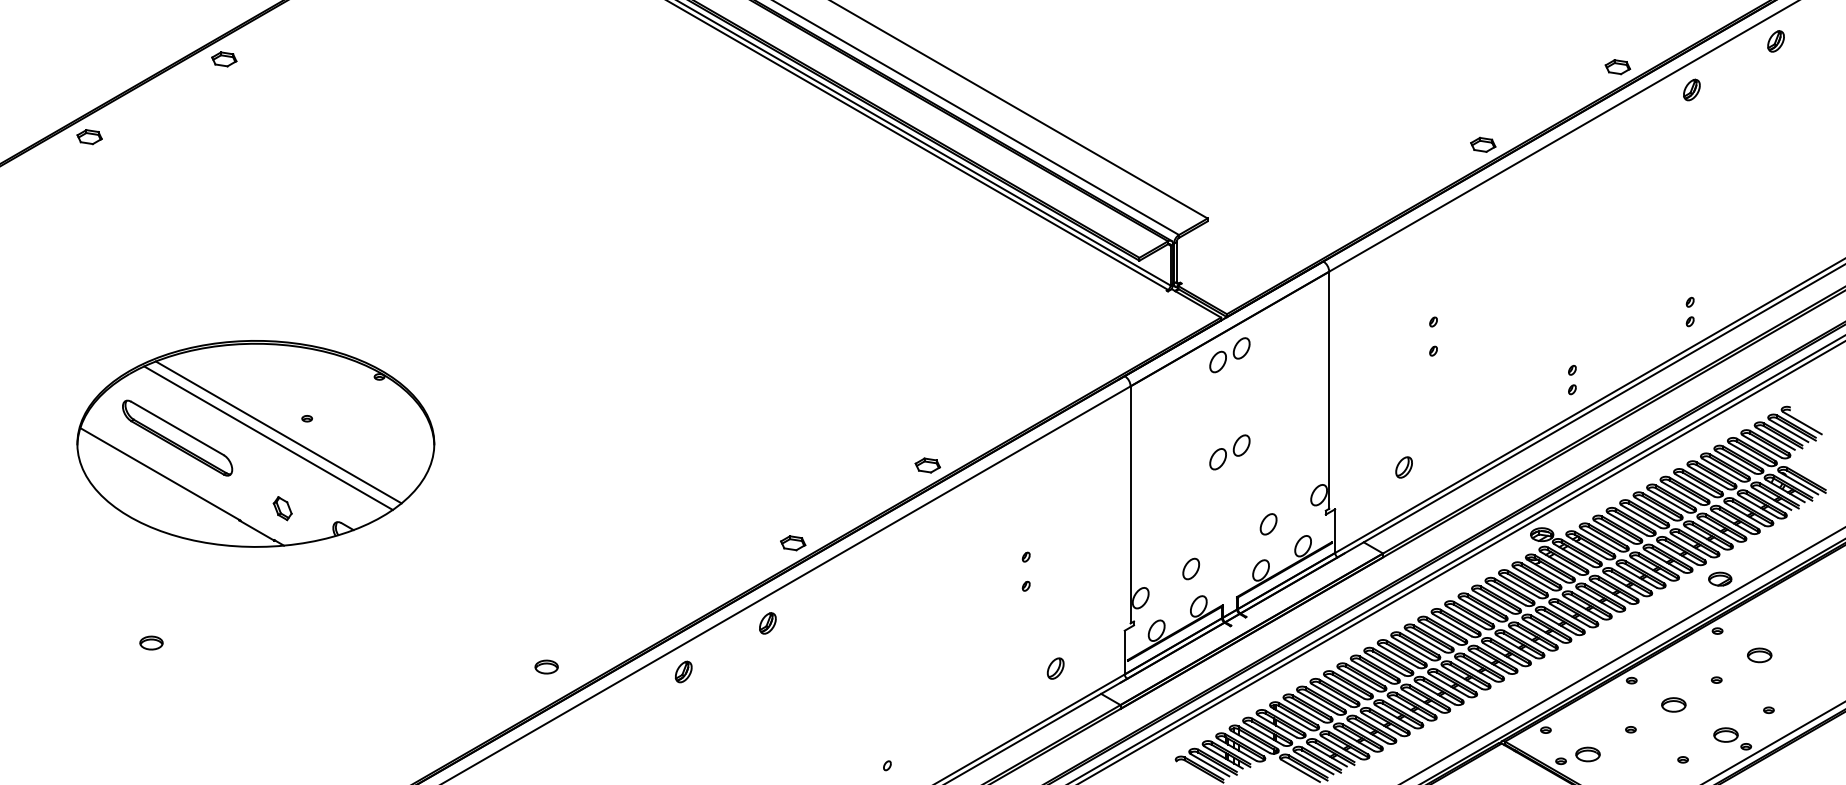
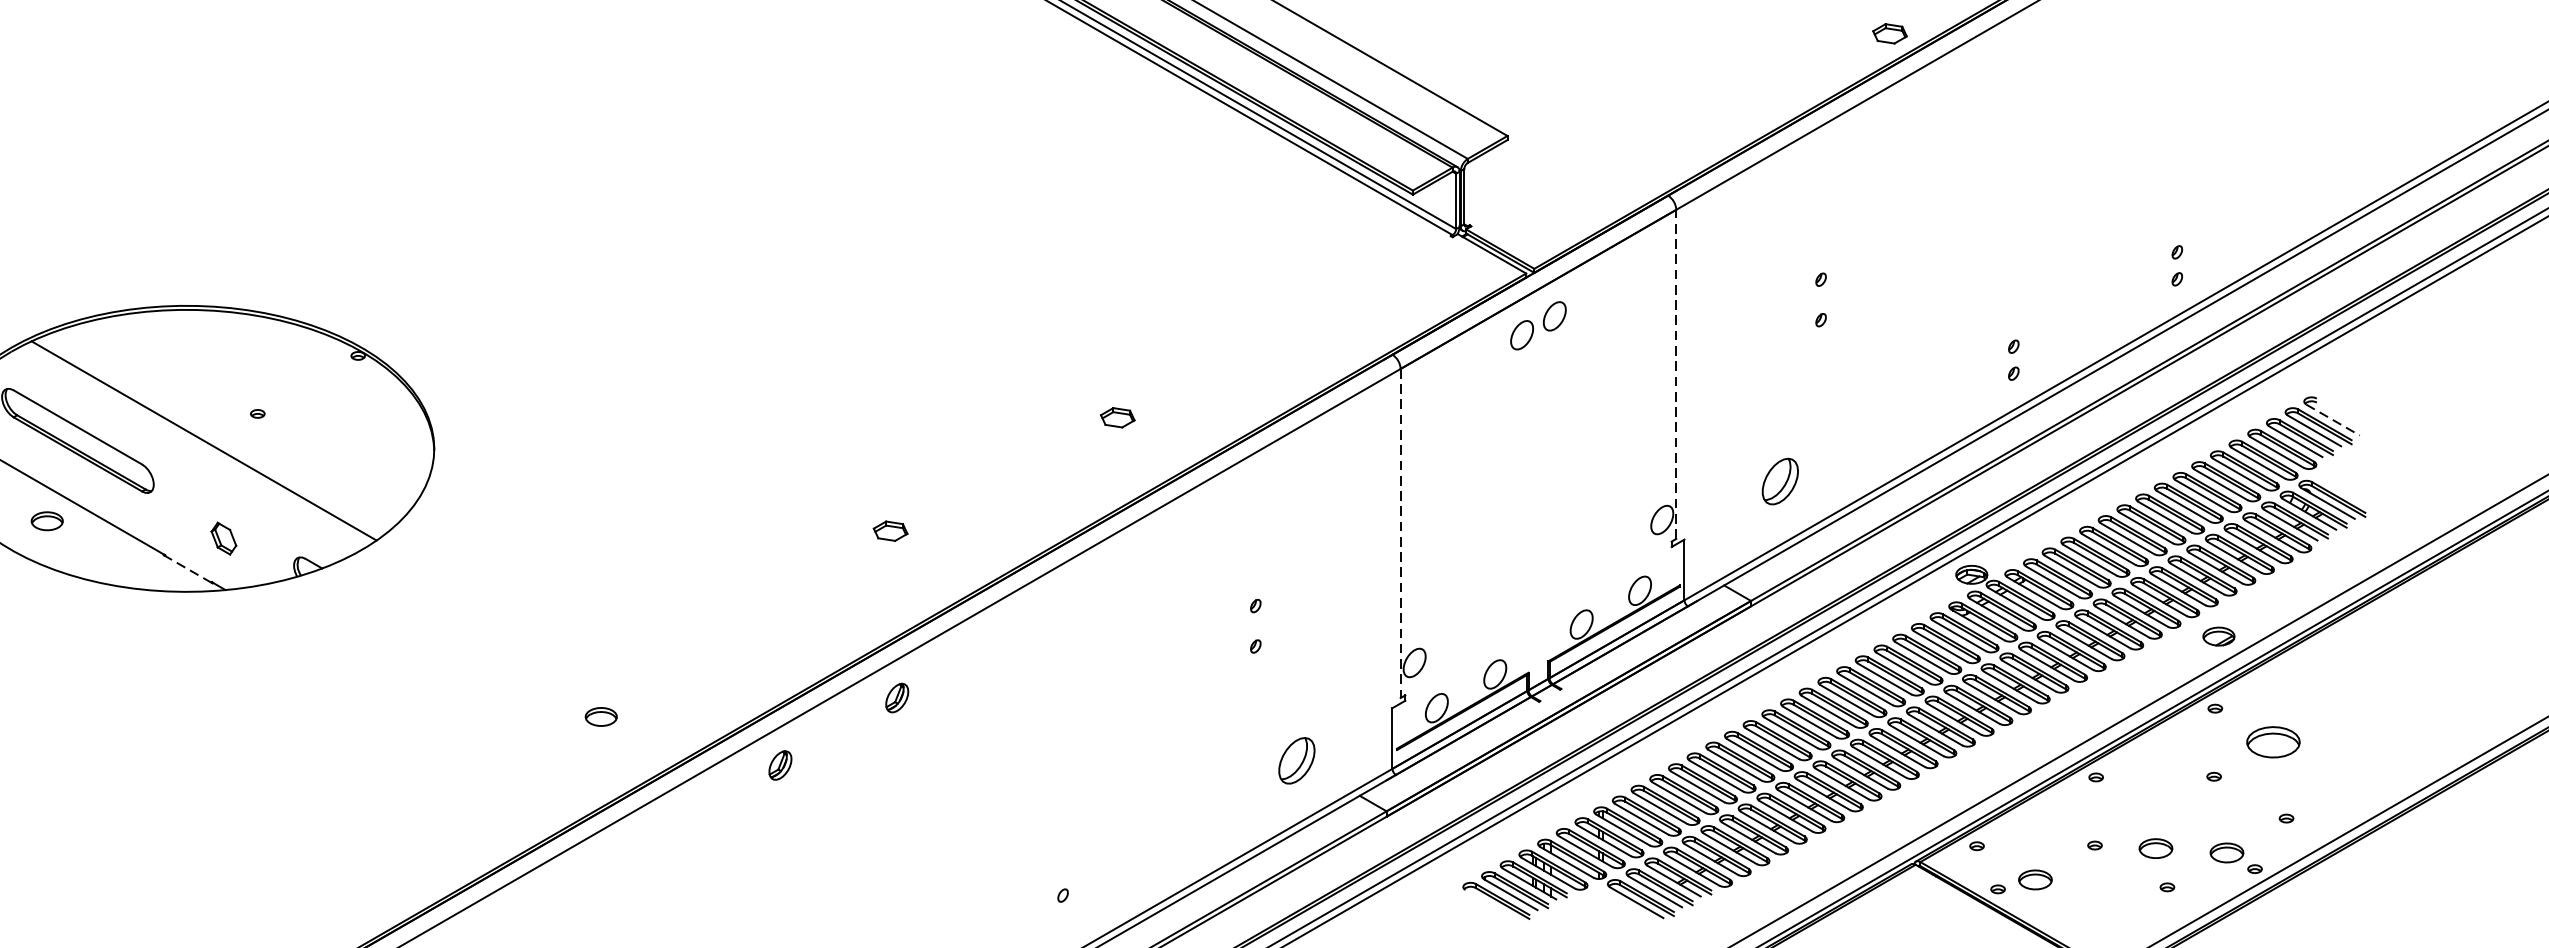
line: (1329, 390) -> (1676, 374), solid -> dashed
line: (1802, 423) -> (2333, 420), solid -> dashed
line: (278, 432) -> (217, 433), removed
part: (1229, 452) -> (1537, 460), removed
part: (927, 465) -> (1117, 417), moved
part: (1403, 467) -> (1779, 481), size x1.6
line: (1130, 504) -> (1400, 532), solid -> dashed
part: (1268, 524) -> (1591, 560), removed
line: (257, 530) -> (188, 569), solid -> dashed
part: (793, 543) -> (891, 531), moved
part: (1191, 568) -> (1485, 621), removed
part: (151, 642) -> (47, 520), moved
part: (1759, 655) -> (2273, 742), size x1.6
part: (546, 666) -> (601, 716), moved
part: (1055, 668) -> (1296, 760), size x1.6
part: (1673, 704) -> (2155, 848), moved

